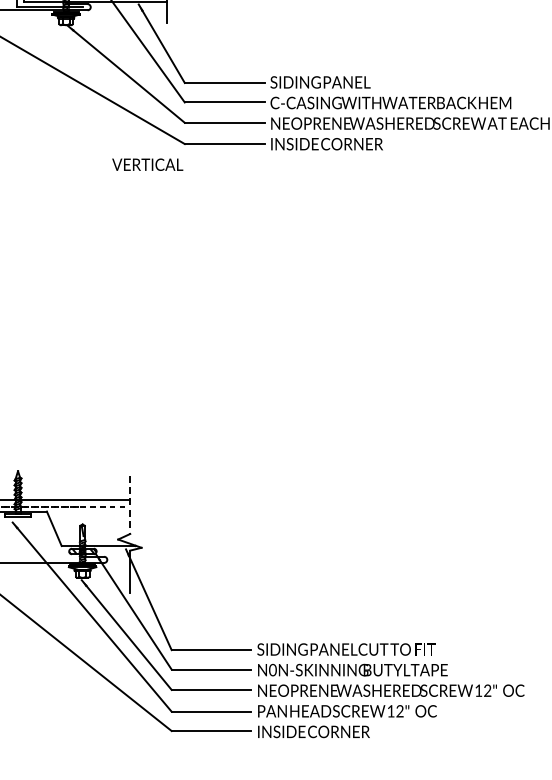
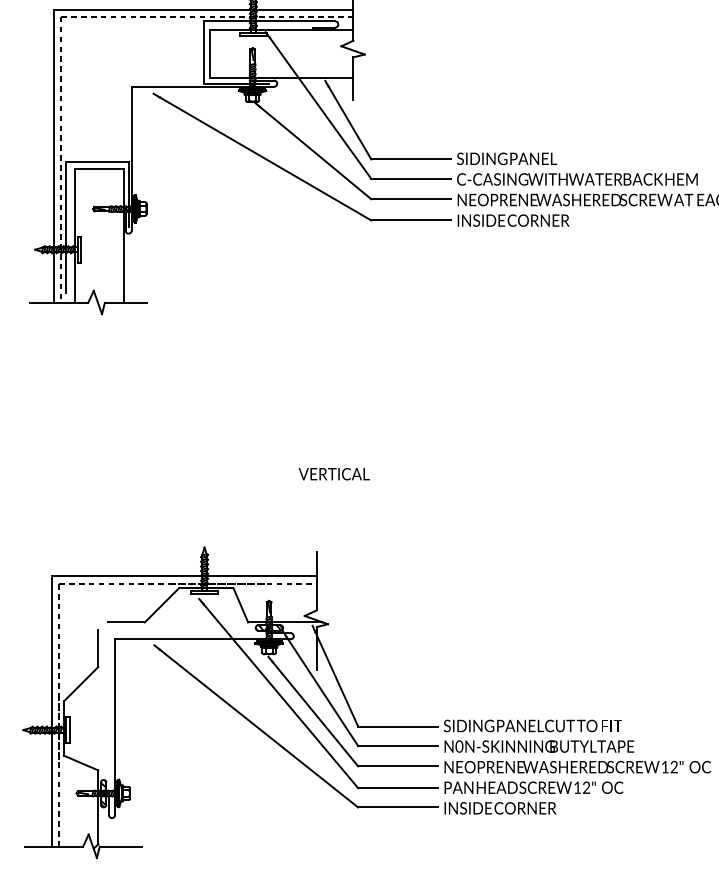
text: (146, 165) -> (333, 474), moved
line: (129, 505) -> (316, 581), dashed -> solid

